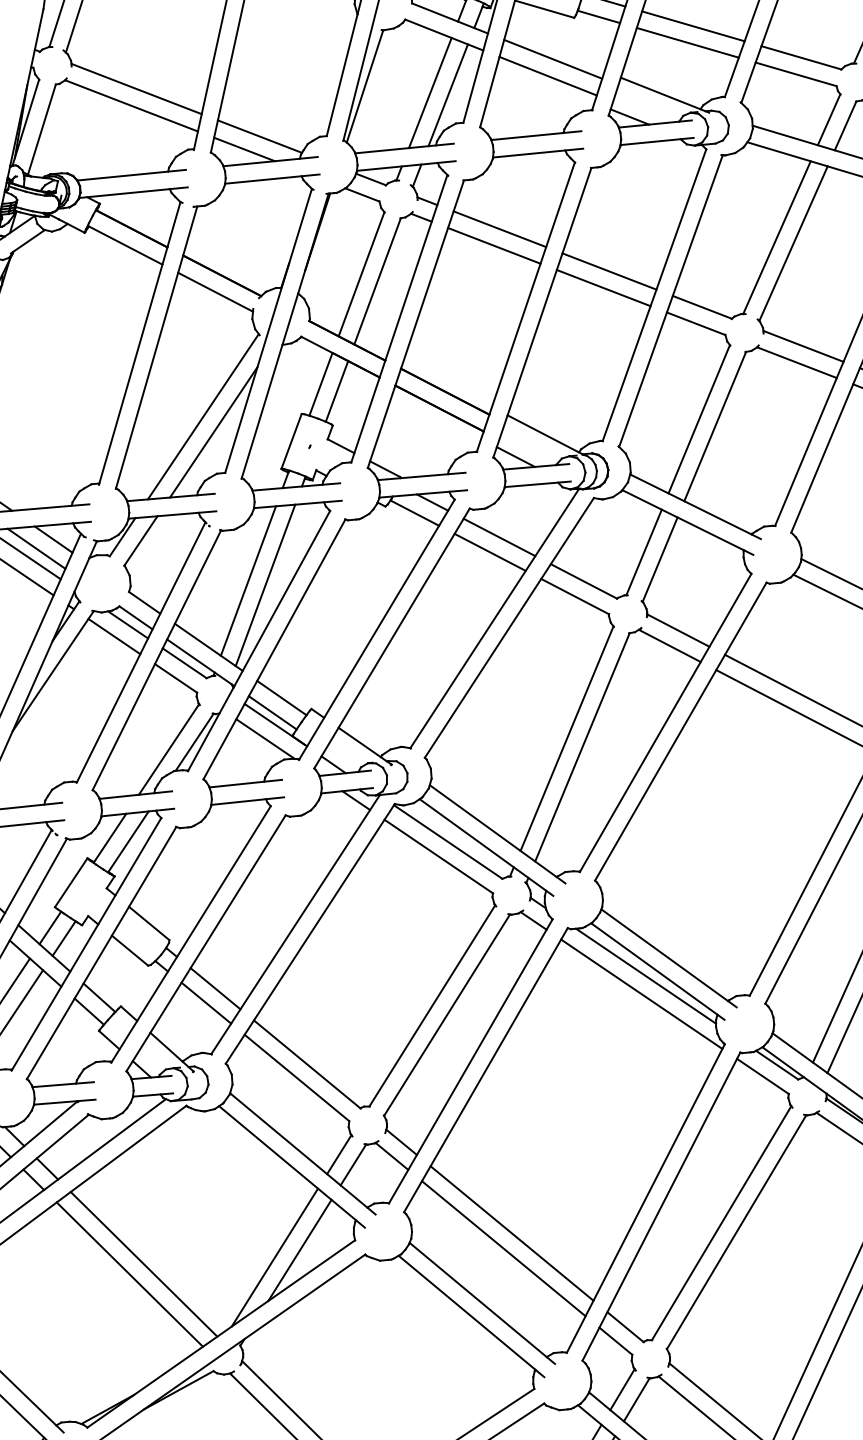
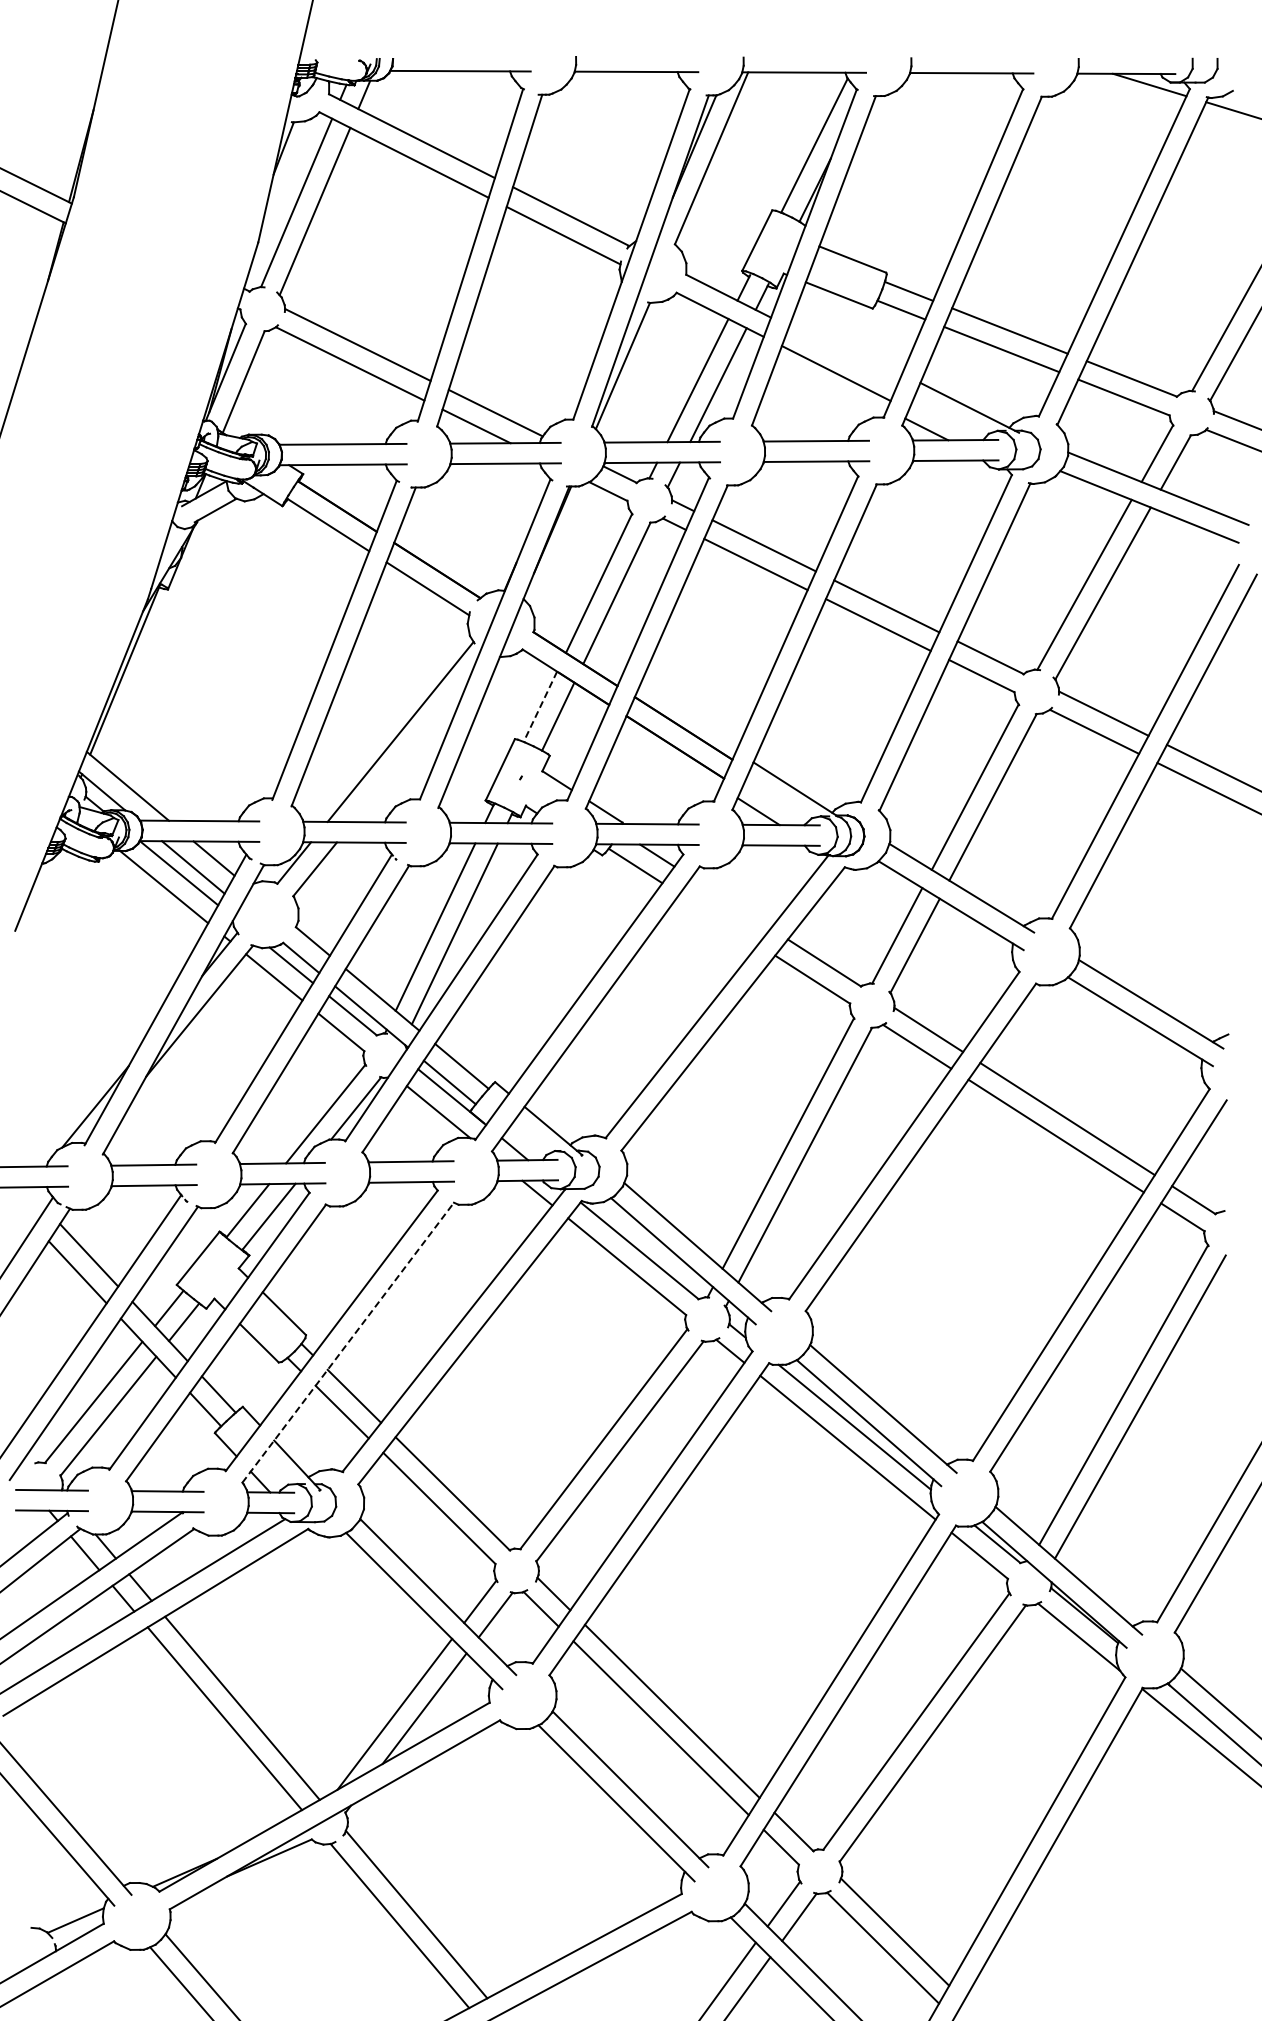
line: (552, 59) -> (843, 354), removed
line: (321, 384) -> (540, 706), solid -> dashed
line: (213, 432) -> (410, 751), removed
line: (498, 536) -> (730, 902), removed
line: (489, 552) -> (718, 919), removed
line: (206, 943) -> (348, 1342), solid -> dashed

